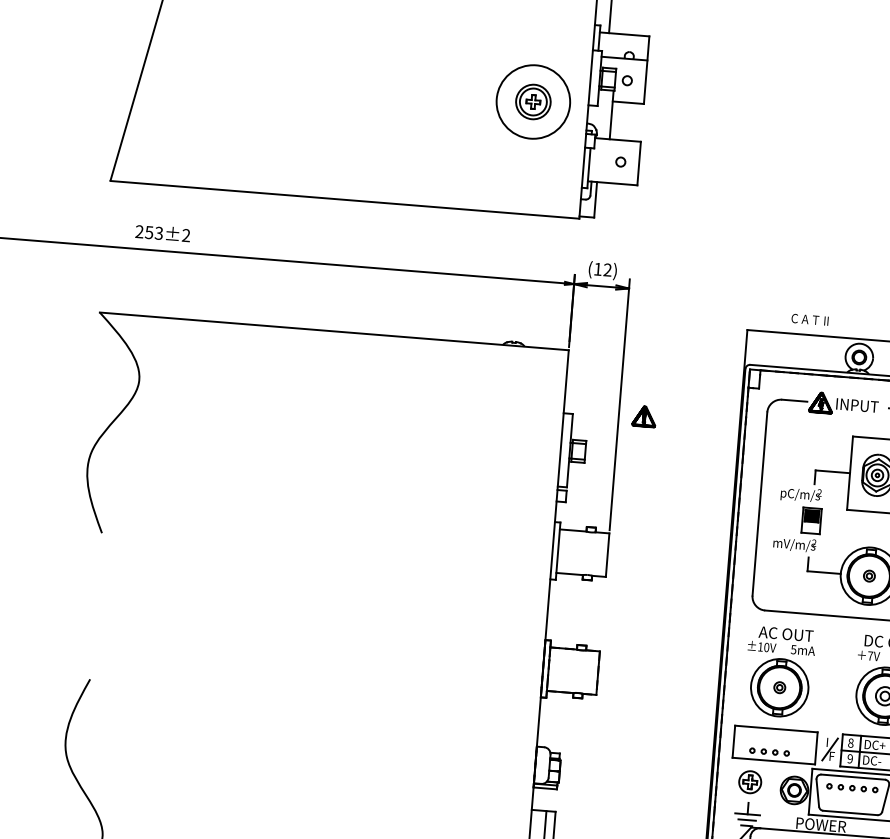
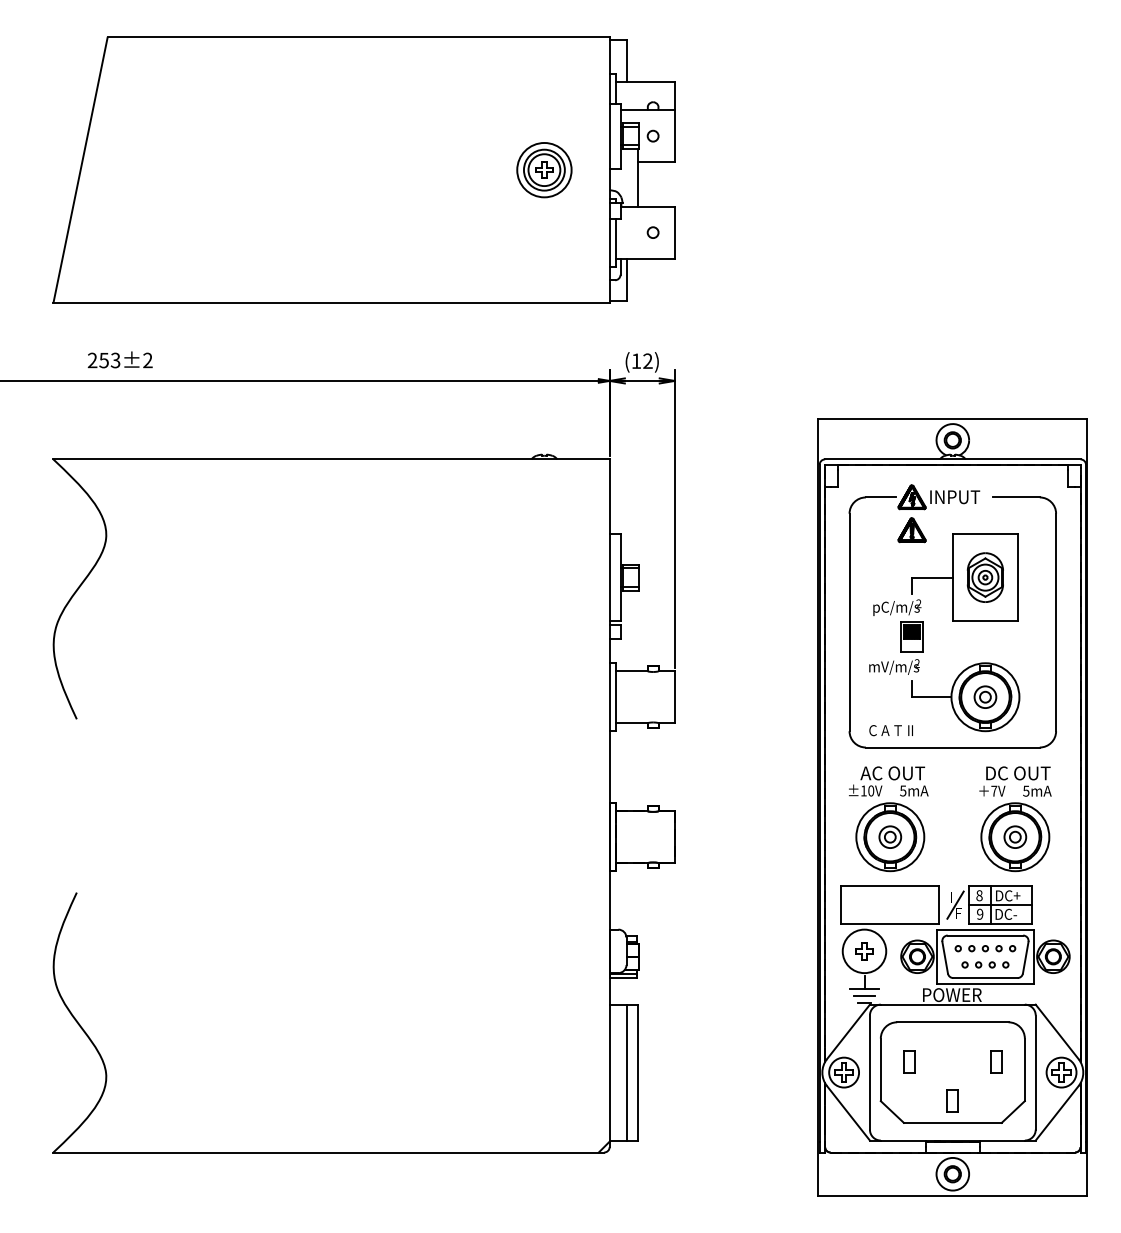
circle: (533, 101) -> (544, 169), size x0.62
text: (809, 319) -> (890, 730), moved
part: (643, 416) -> (911, 530), moved
part: (869, 575) -> (985, 696), size x1.67
part: (779, 687) -> (890, 836), size x1.67
part: (769, 751) -> (985, 964), moved
circle: (750, 782) -> (864, 951), size x1.67

